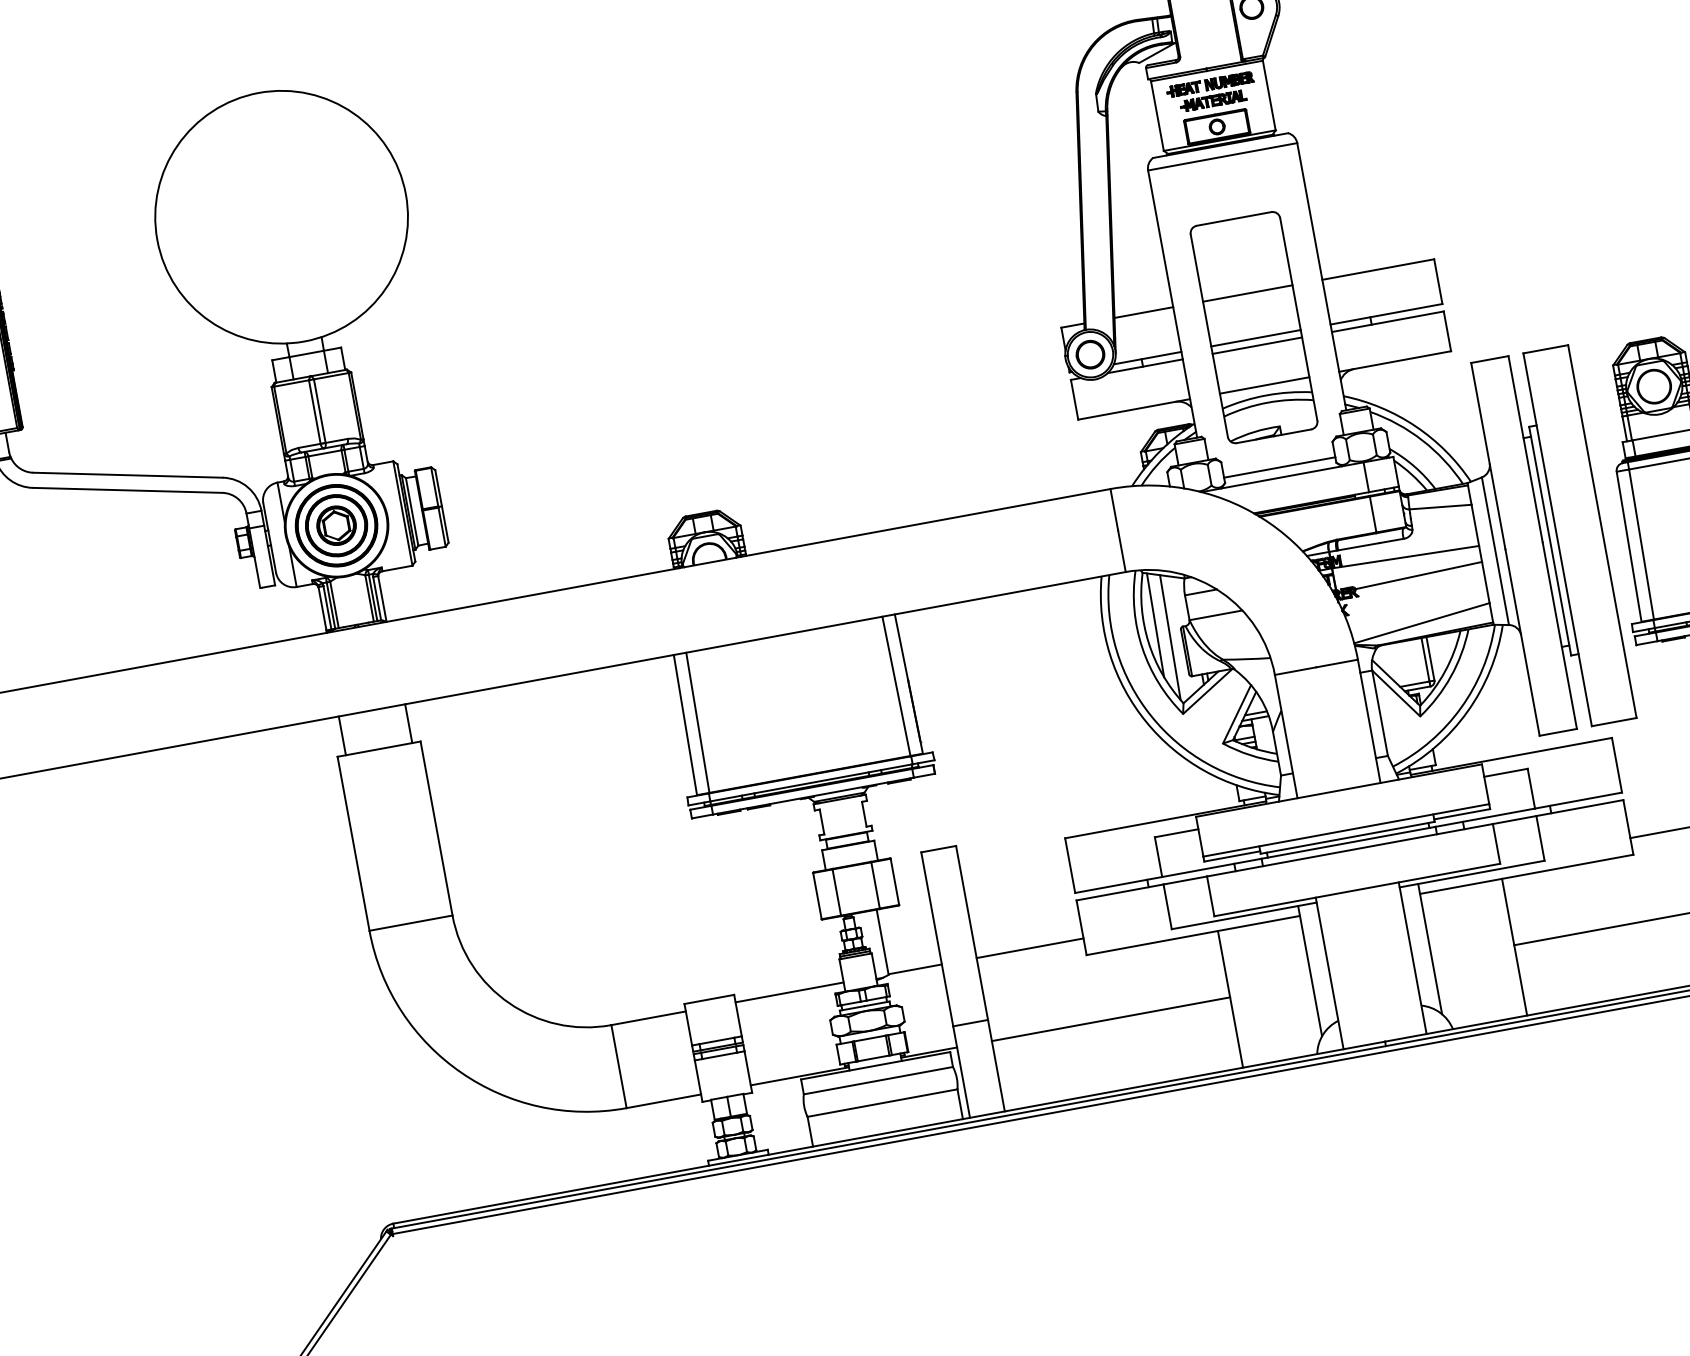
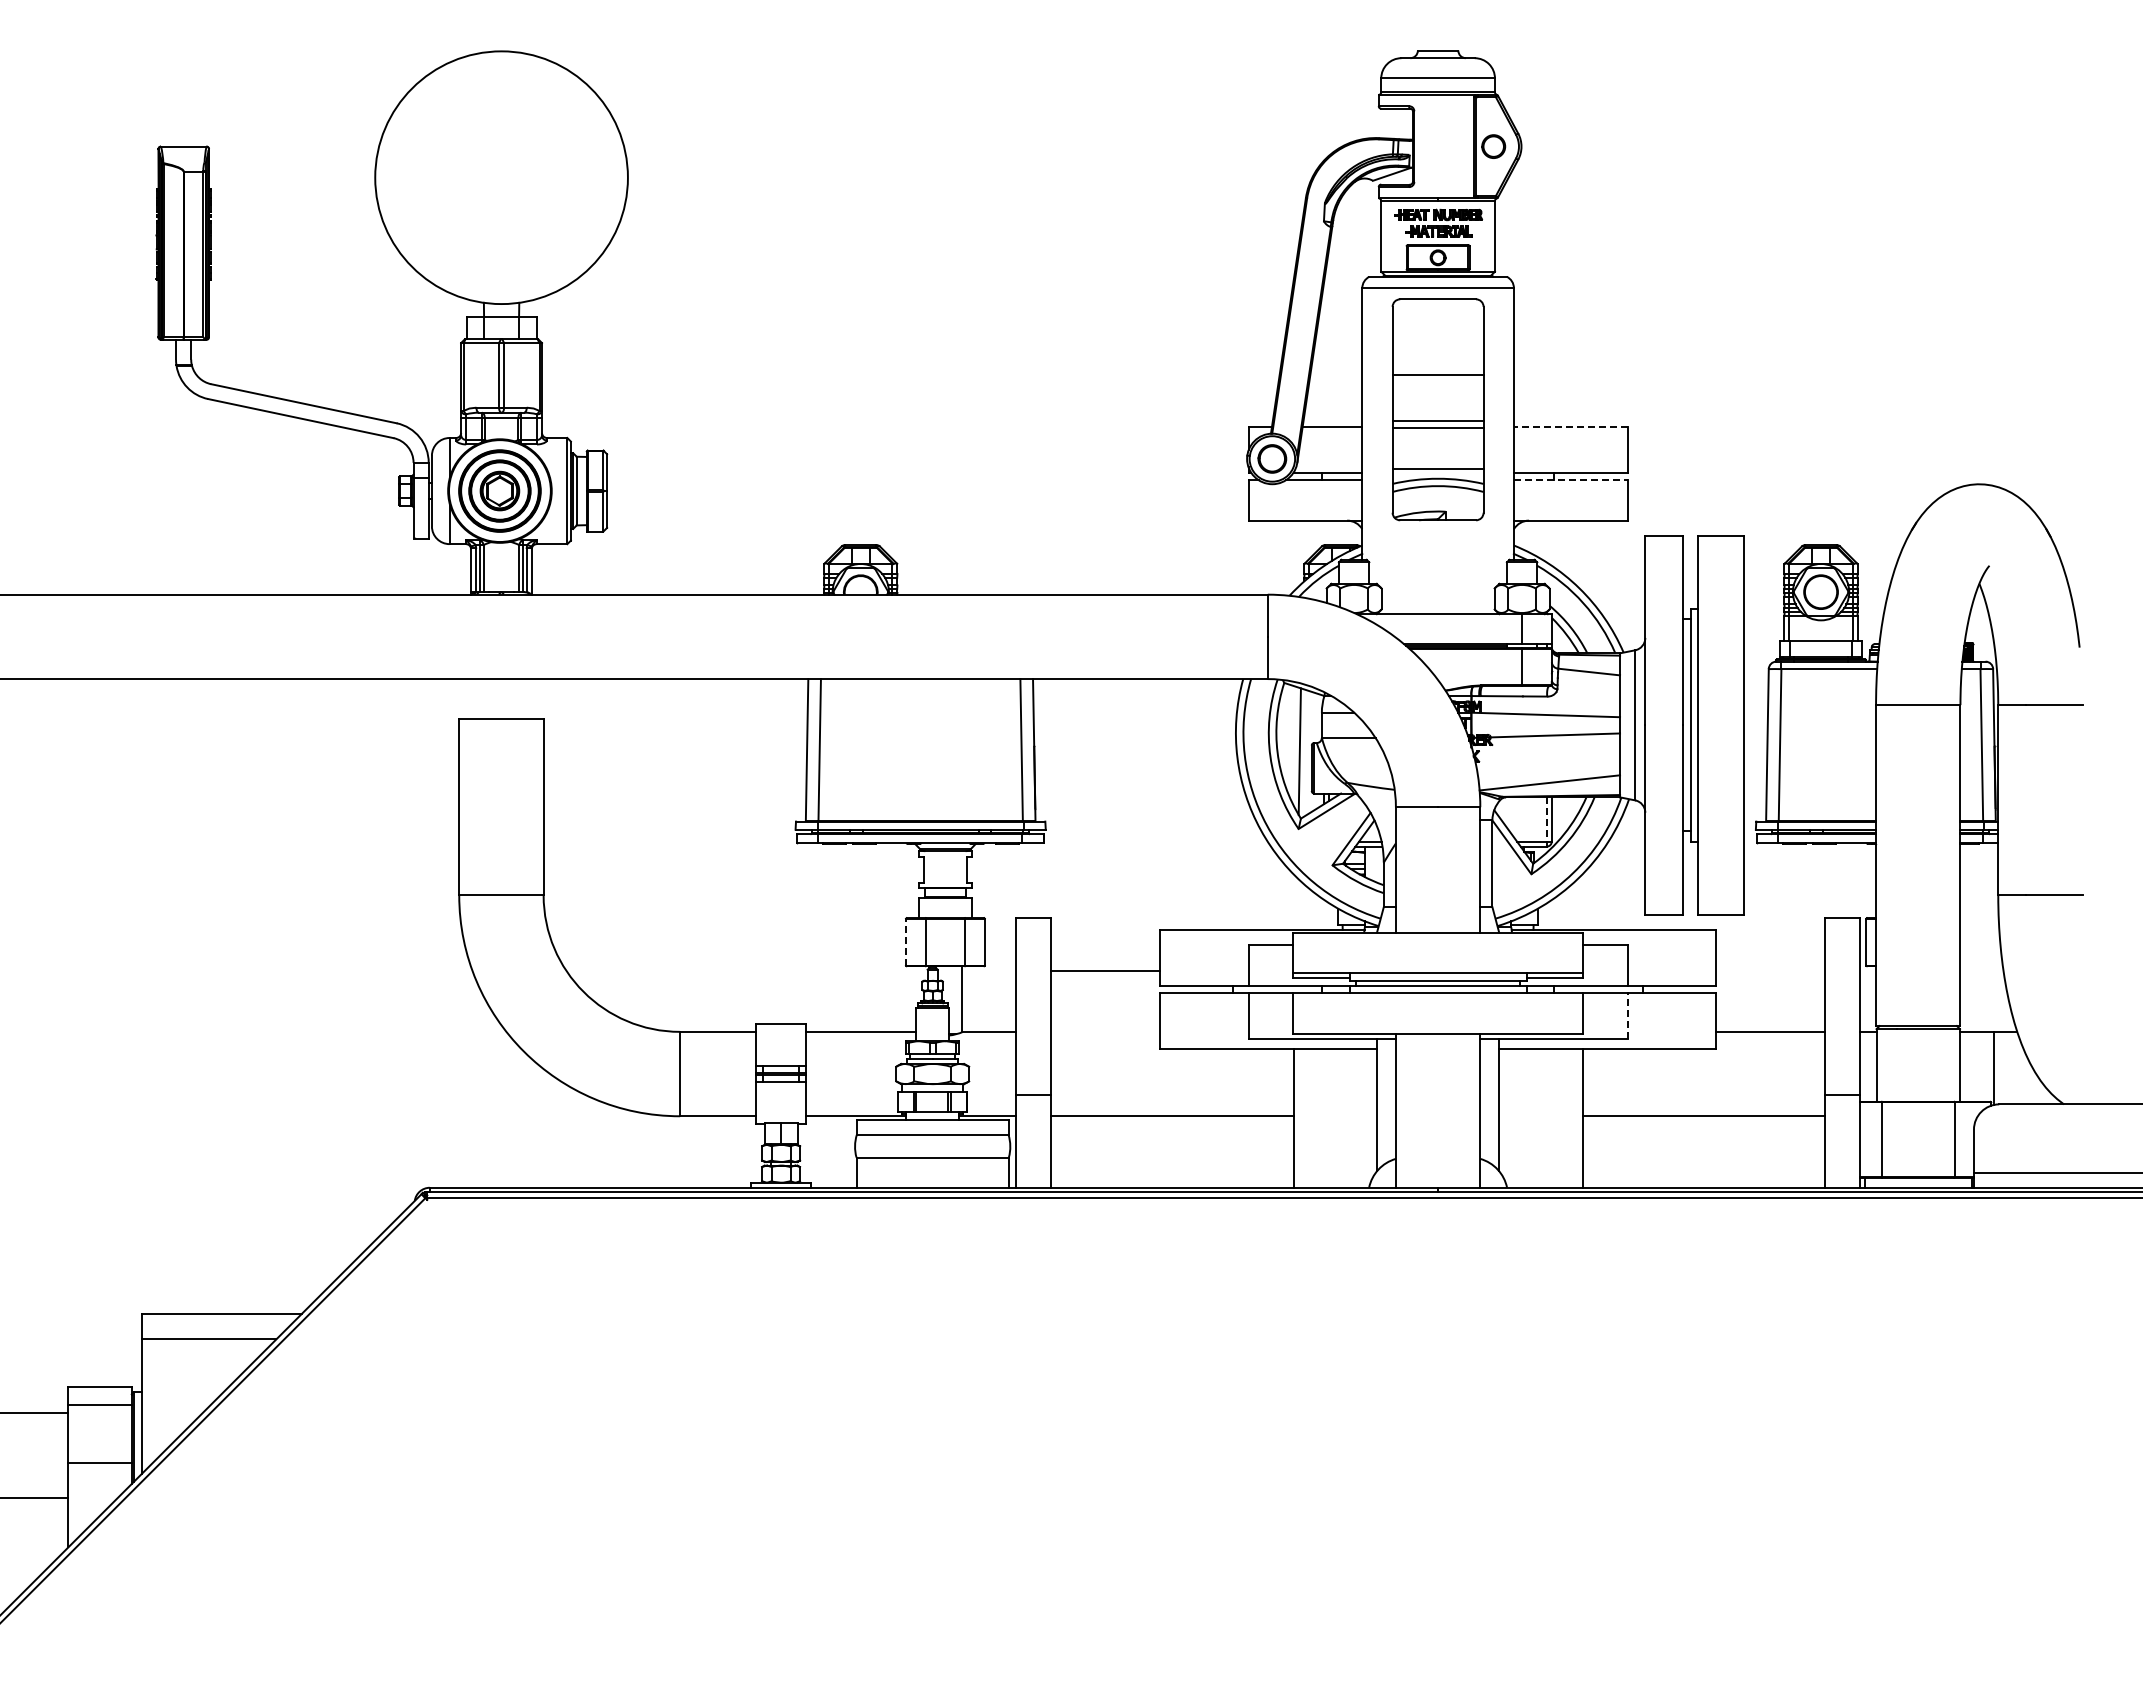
line: (1378, 269) -> (1570, 427), solid -> dashed
line: (1387, 322) -> (1570, 480), solid -> dashed
part: (1253, 327) -> (1437, 409), moved
line: (1279, 468) -> (1437, 604), removed
line: (1155, 624) -> (1287, 736), removed
line: (1425, 659) -> (1546, 819), solid -> dashed
line: (408, 723) -> (535, 698), removed
line: (342, 735) -> (467, 698), removed
line: (1540, 838) -> (1627, 1015), solid -> dashed
line: (817, 896) -> (906, 942), solid -> dashed
line: (1029, 947) -> (1105, 970), moved

